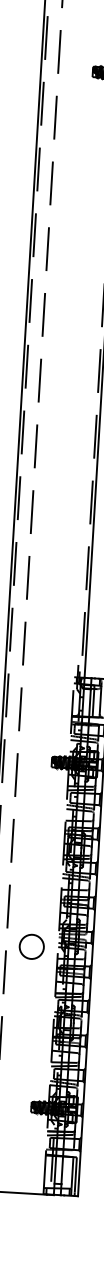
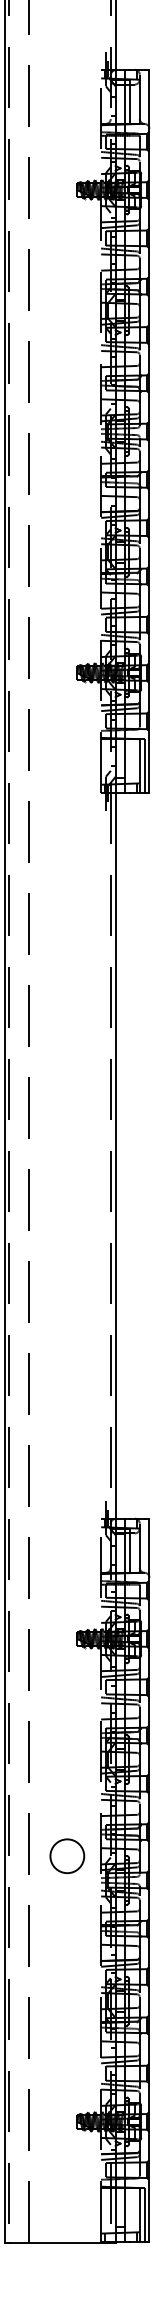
circle: (31, 947) -> (67, 1856), moved

